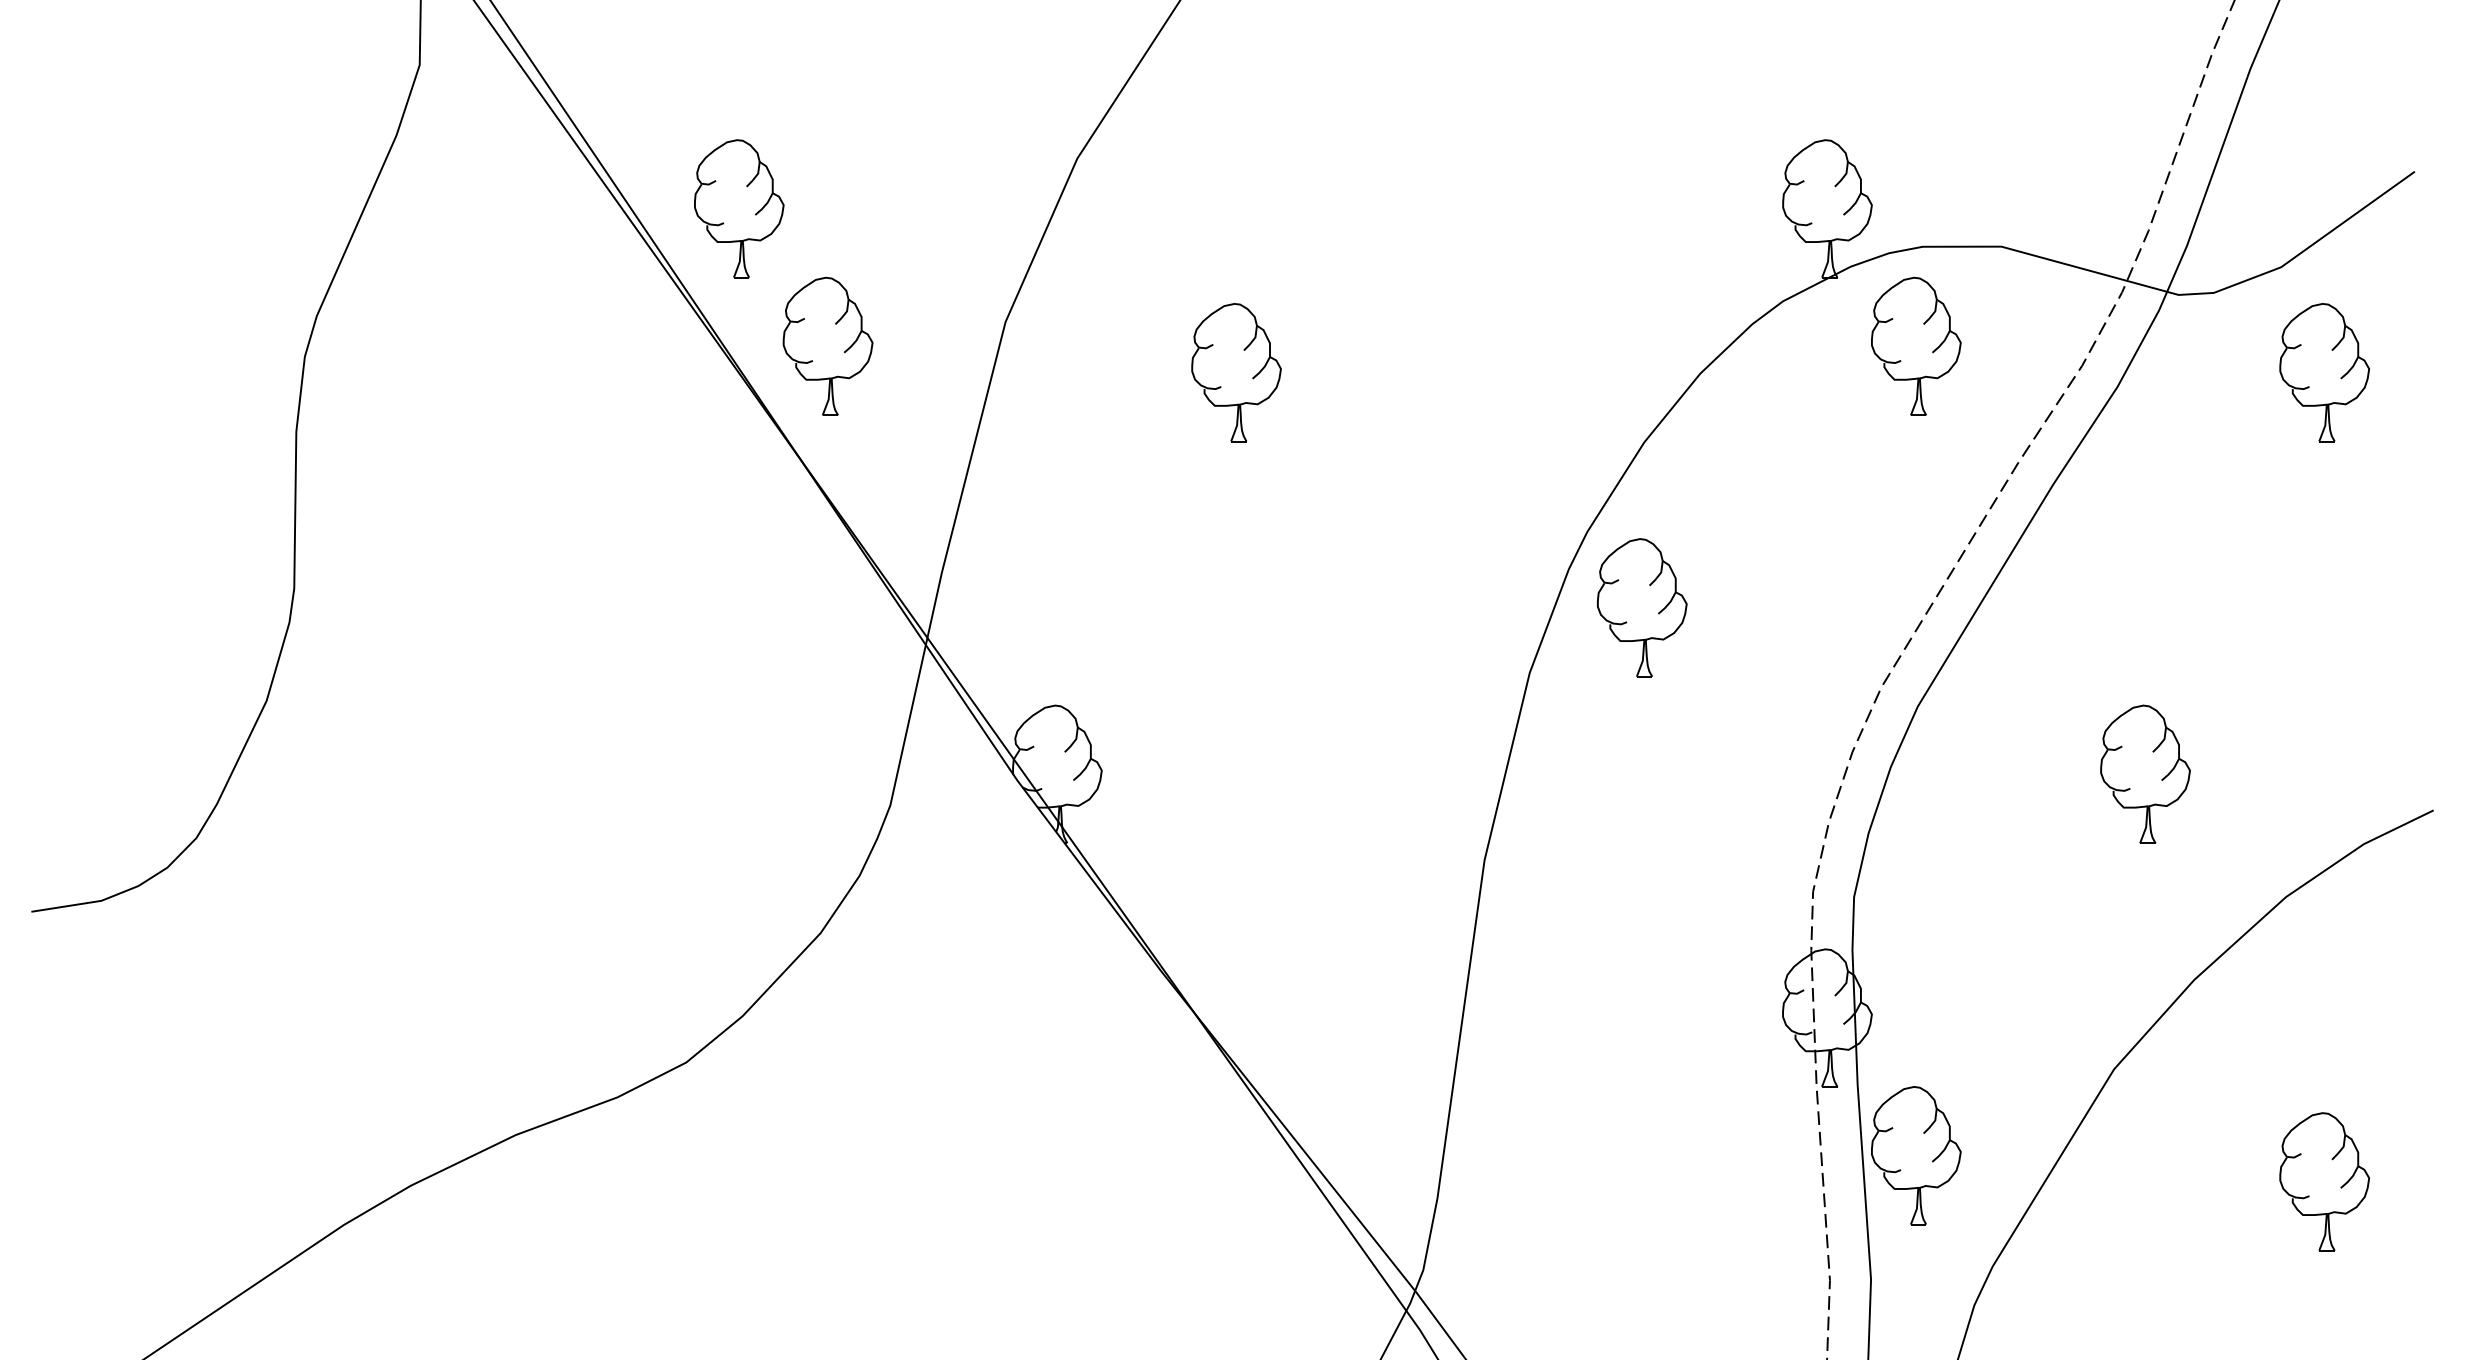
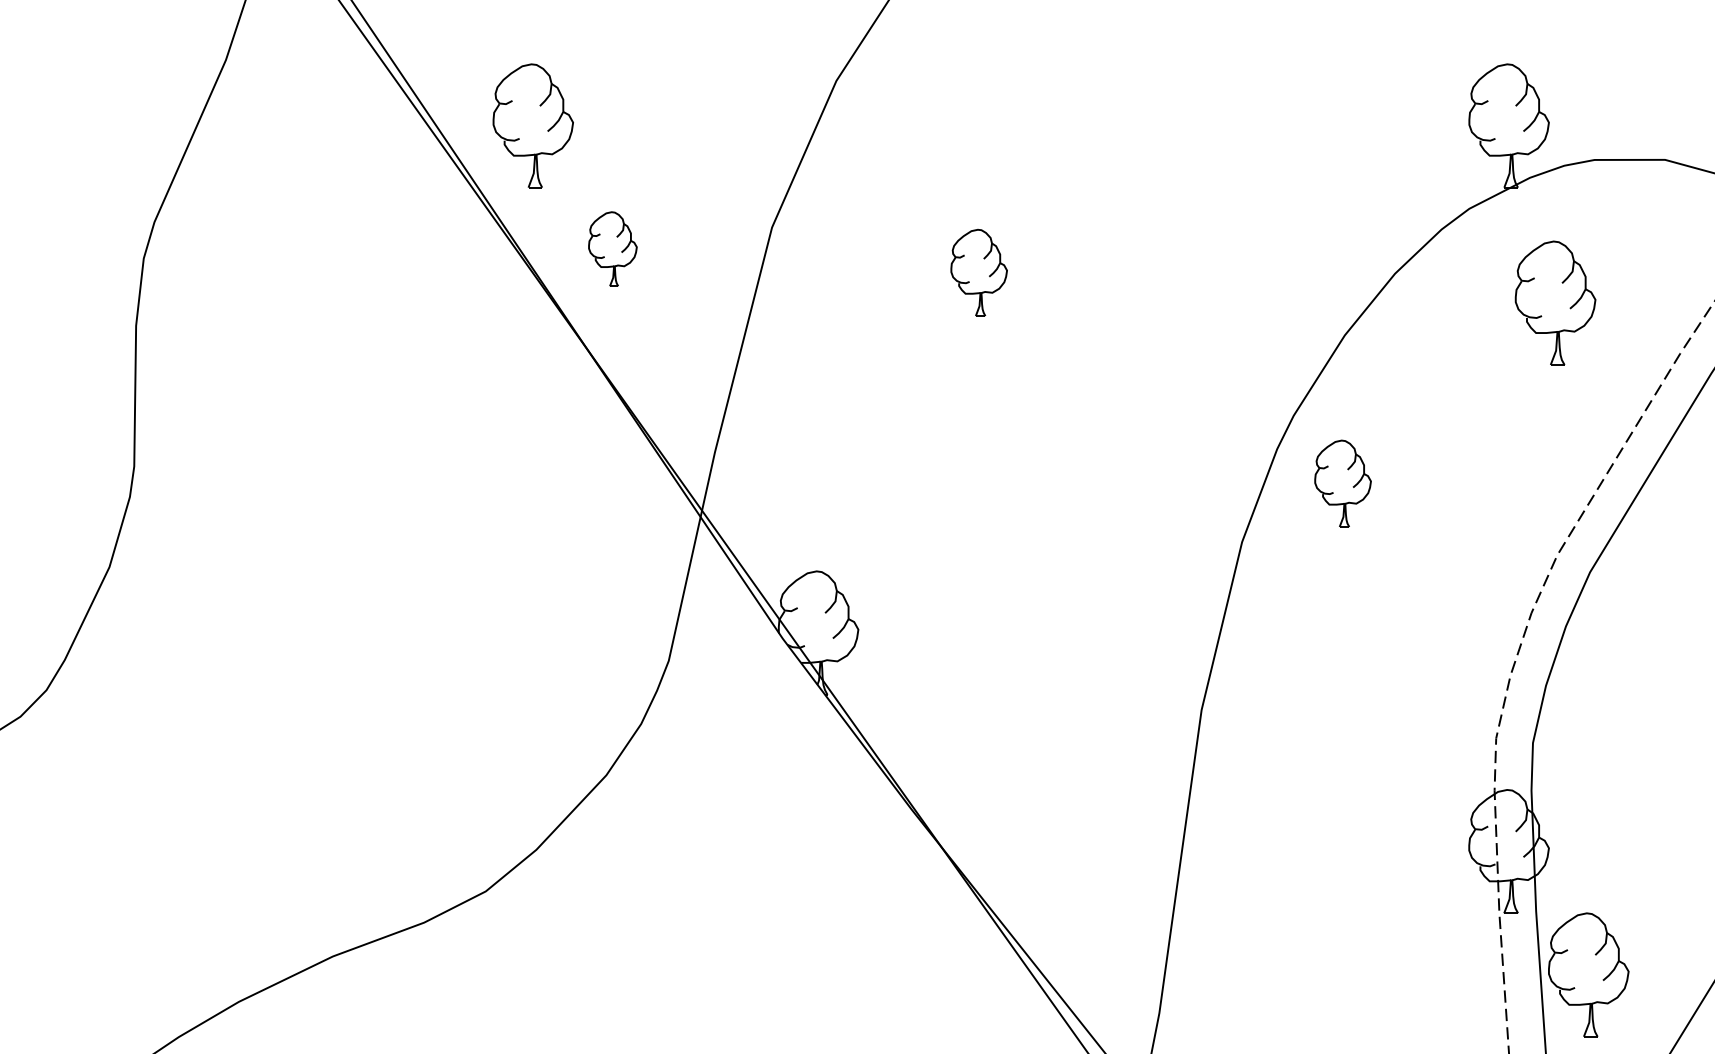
part: (827, 345) -> (612, 248), size x0.6
part: (1916, 345) -> (1555, 302), moved
part: (1236, 372) -> (979, 272), size x0.7
part: (1642, 607) -> (1343, 483), size x0.7

